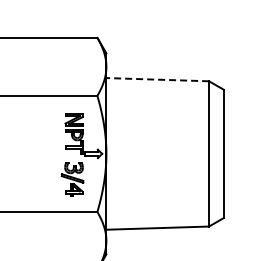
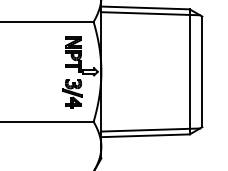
line: (157, 79) -> (145, 7), dashed -> solid
line: (163, 86) -> (150, 13), added
line: (163, 221) -> (150, 130), added

